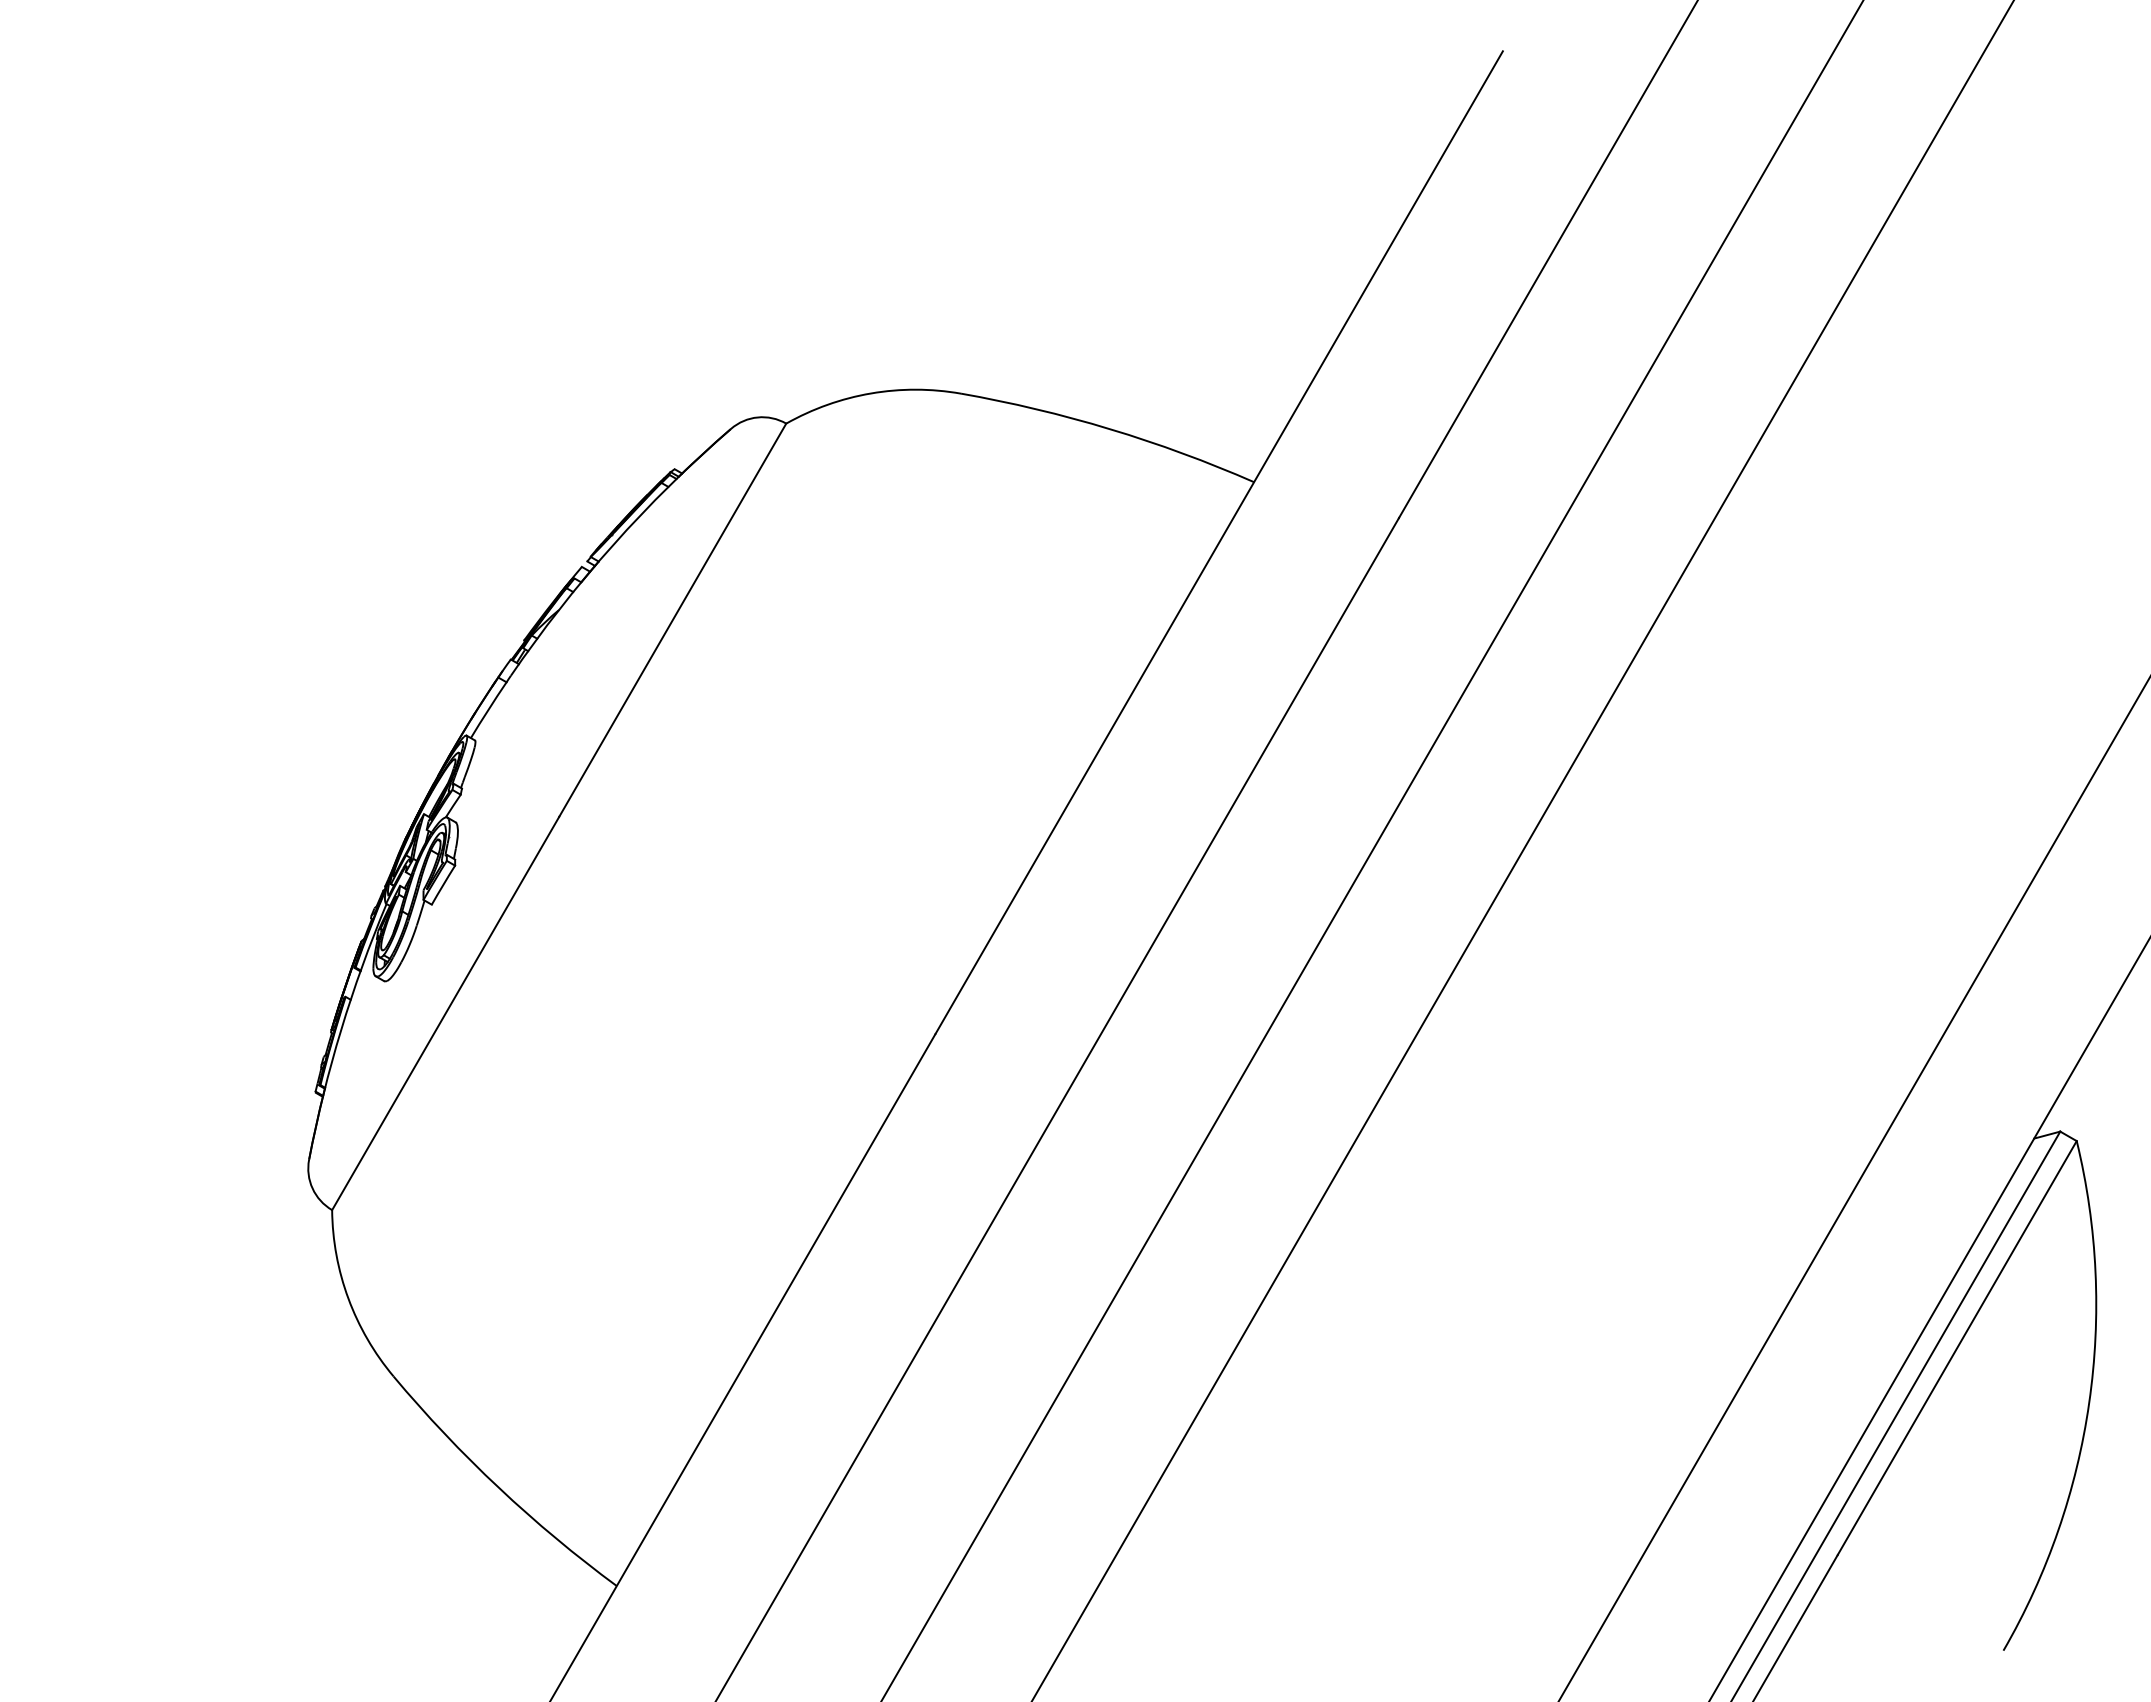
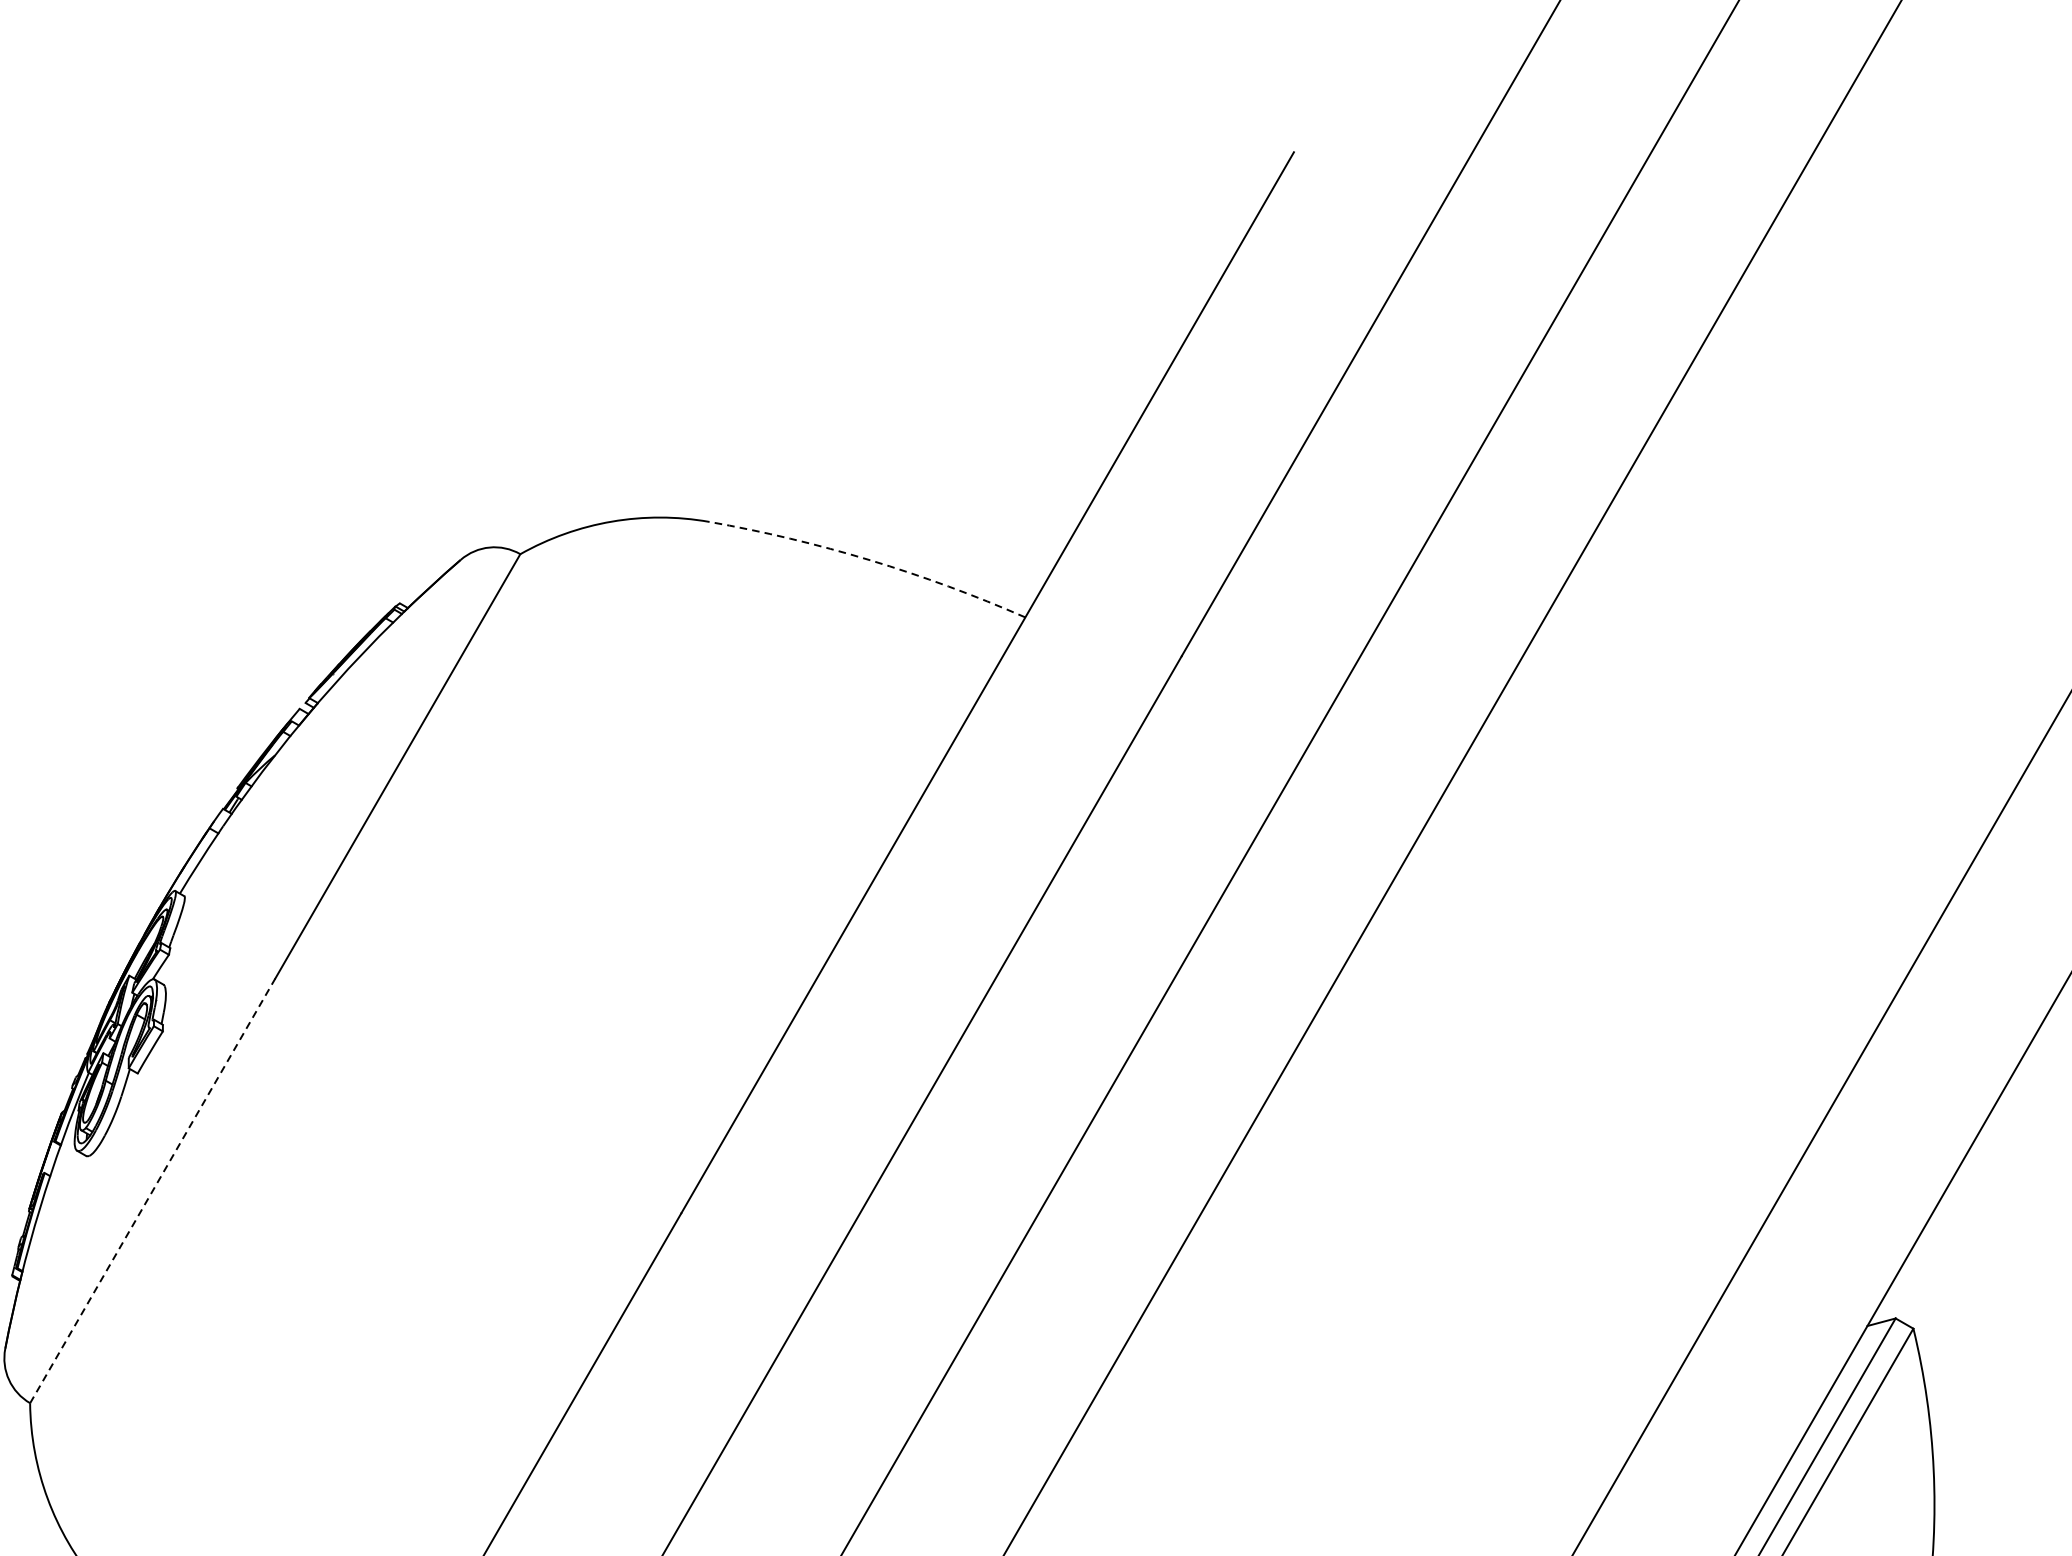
arc: (1110, 429) -> (870, 560), solid -> dashed
line: (445, 1013) -> (152, 1190), solid -> dashed

